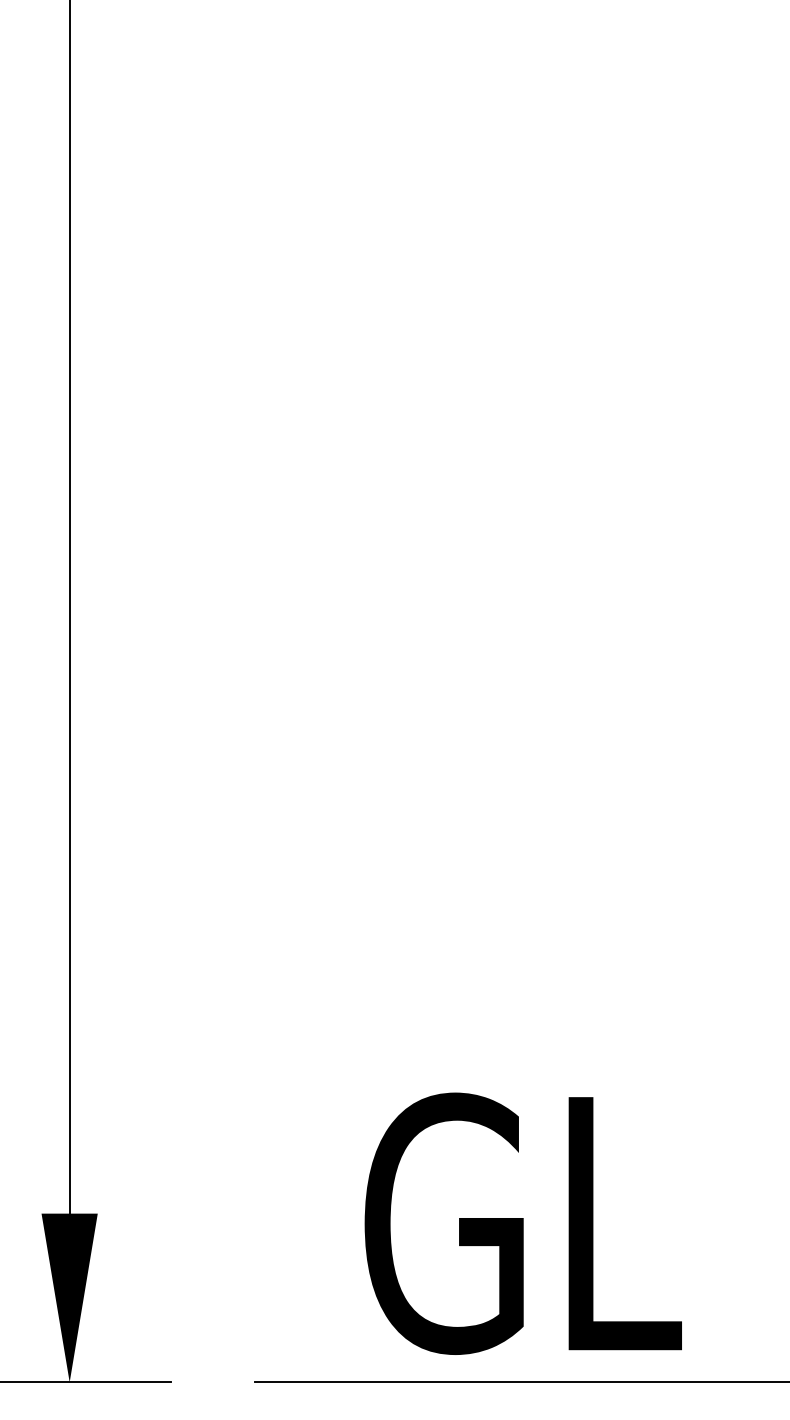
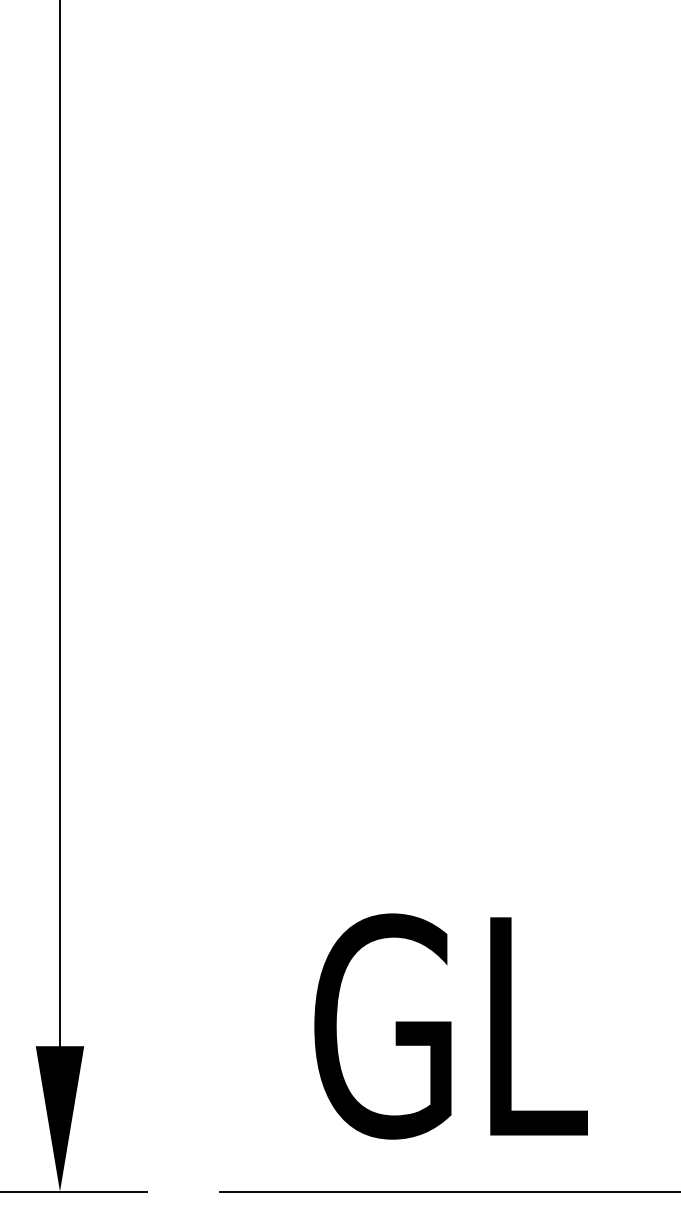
text: (522, 1223) -> (450, 1026), moved

